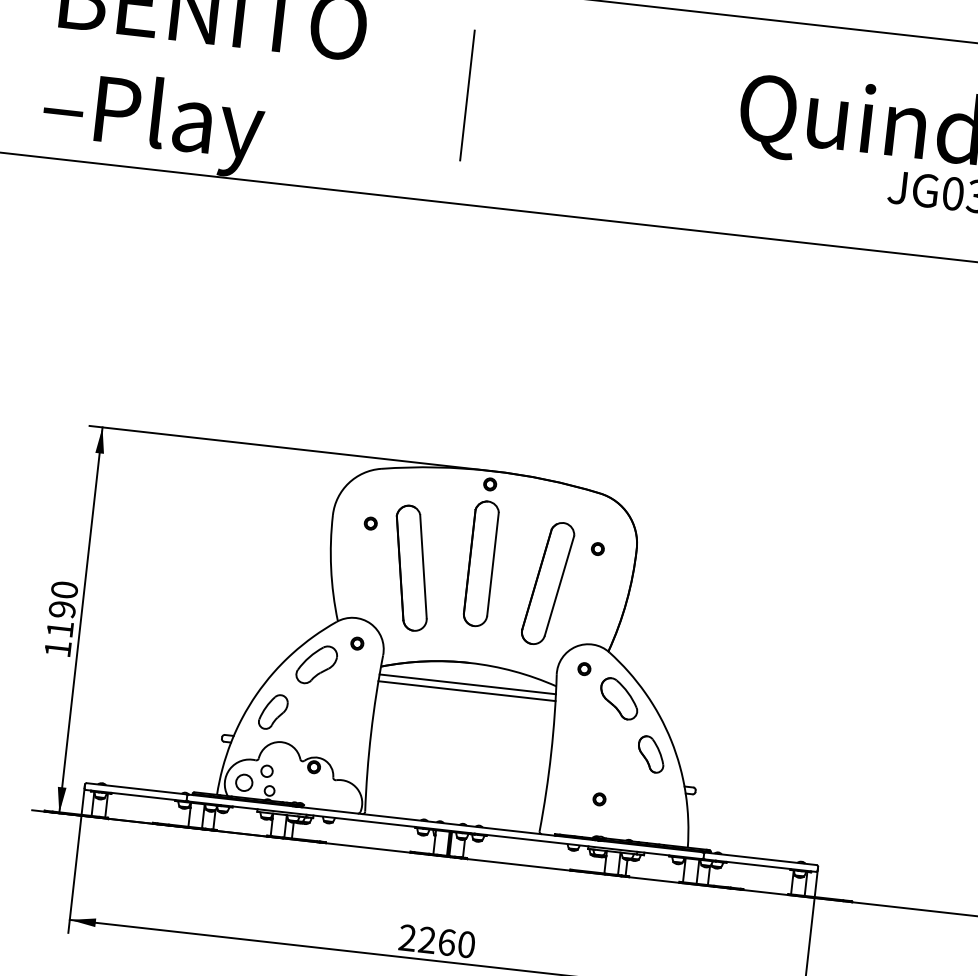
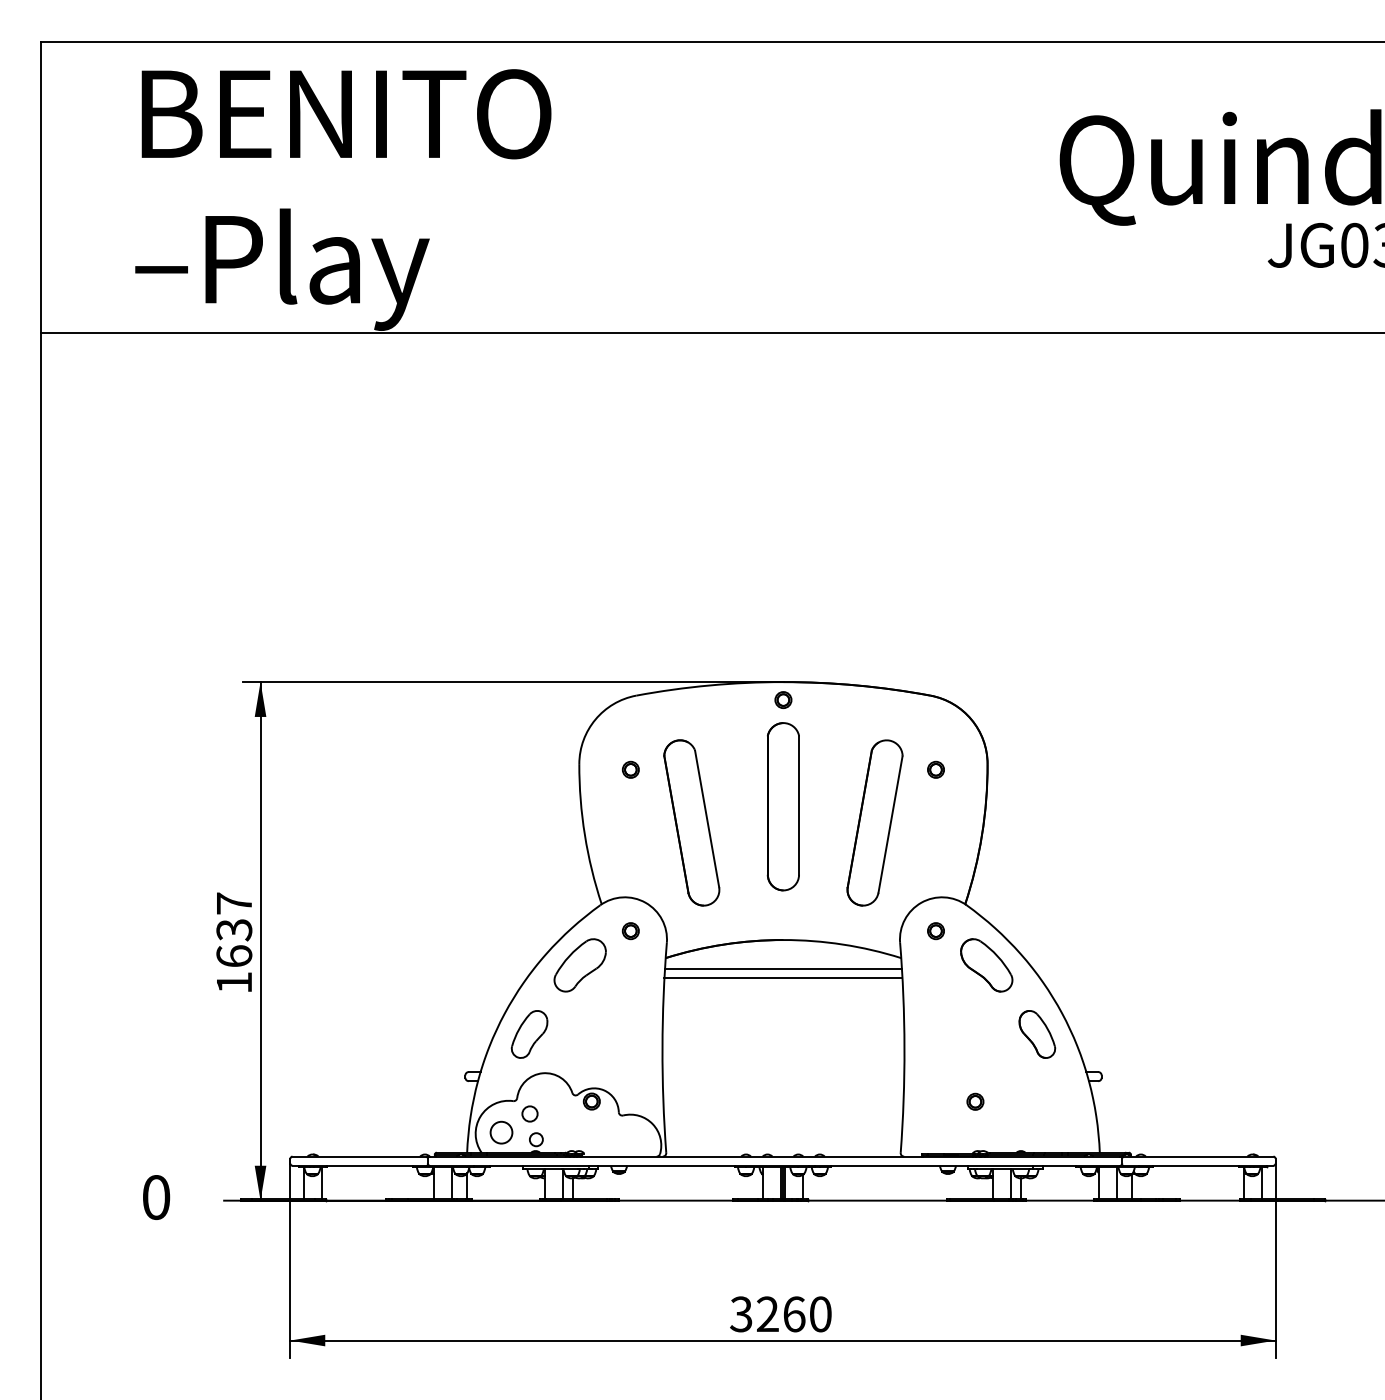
line: (467, 95) -> (695, 187), removed
text: (62, 609) -> (234, 929), 1190 -> 1637
text: (407, 938) -> (741, 1314), 2260 -> 3260

